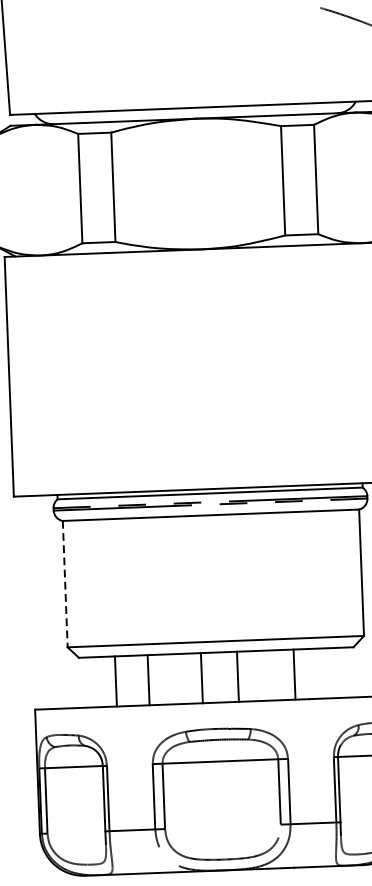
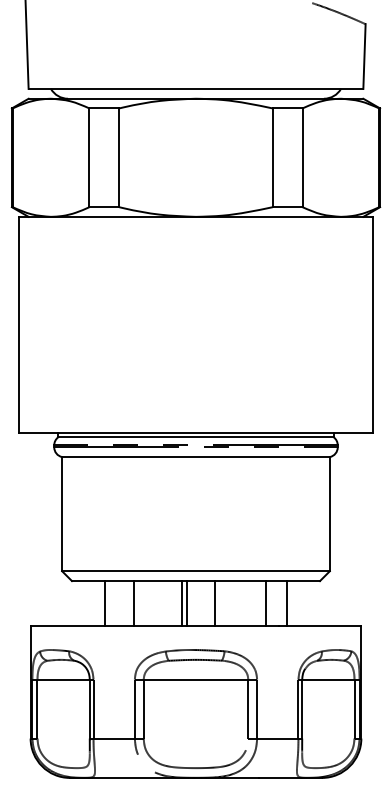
line: (65, 584) -> (62, 514), dashed -> solid
line: (318, 673) -> (287, 603), added
line: (206, 677) -> (186, 603), added

